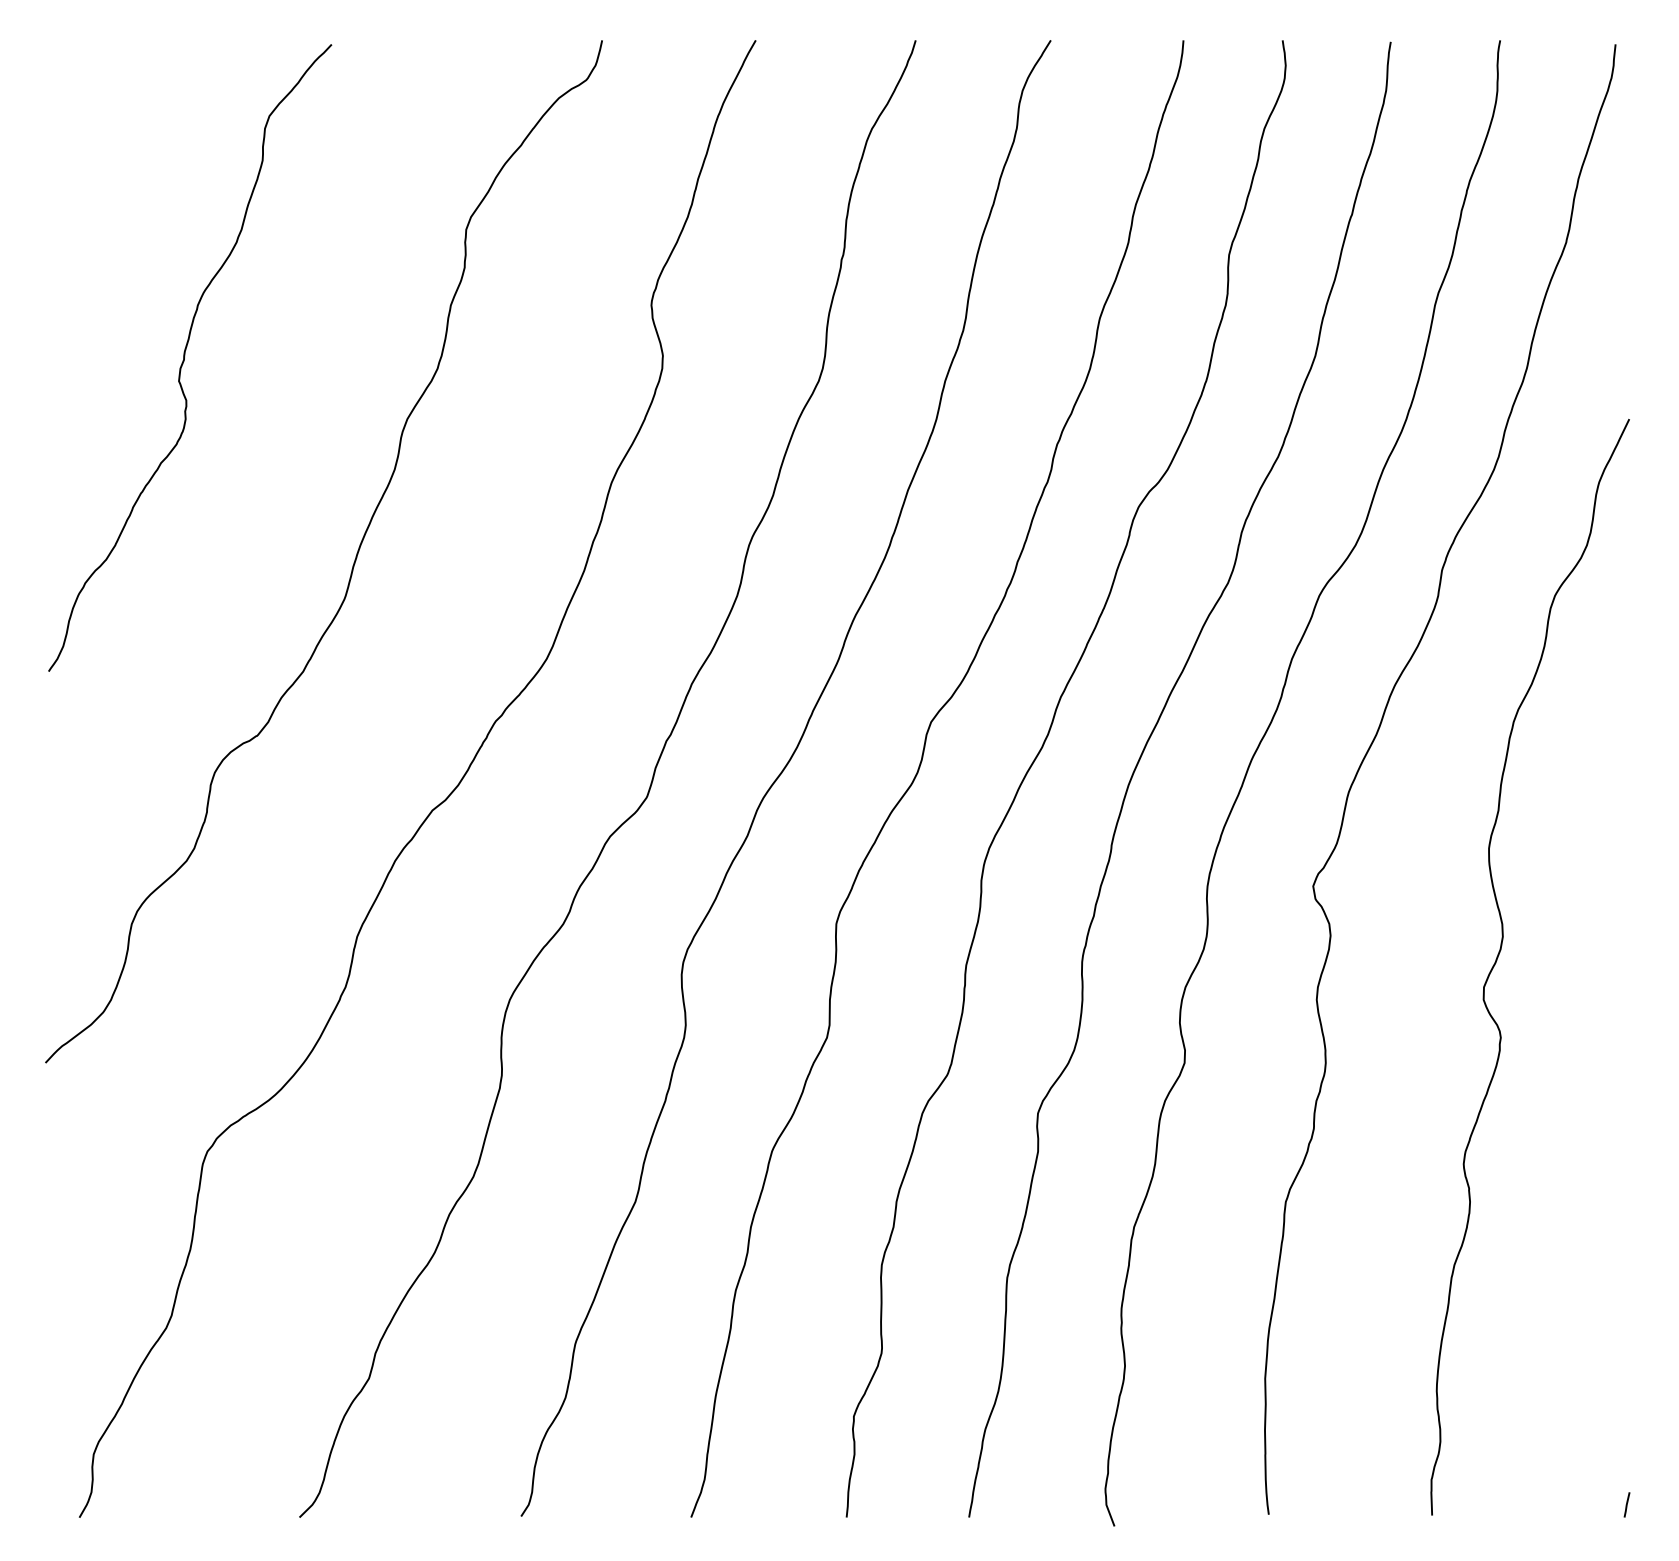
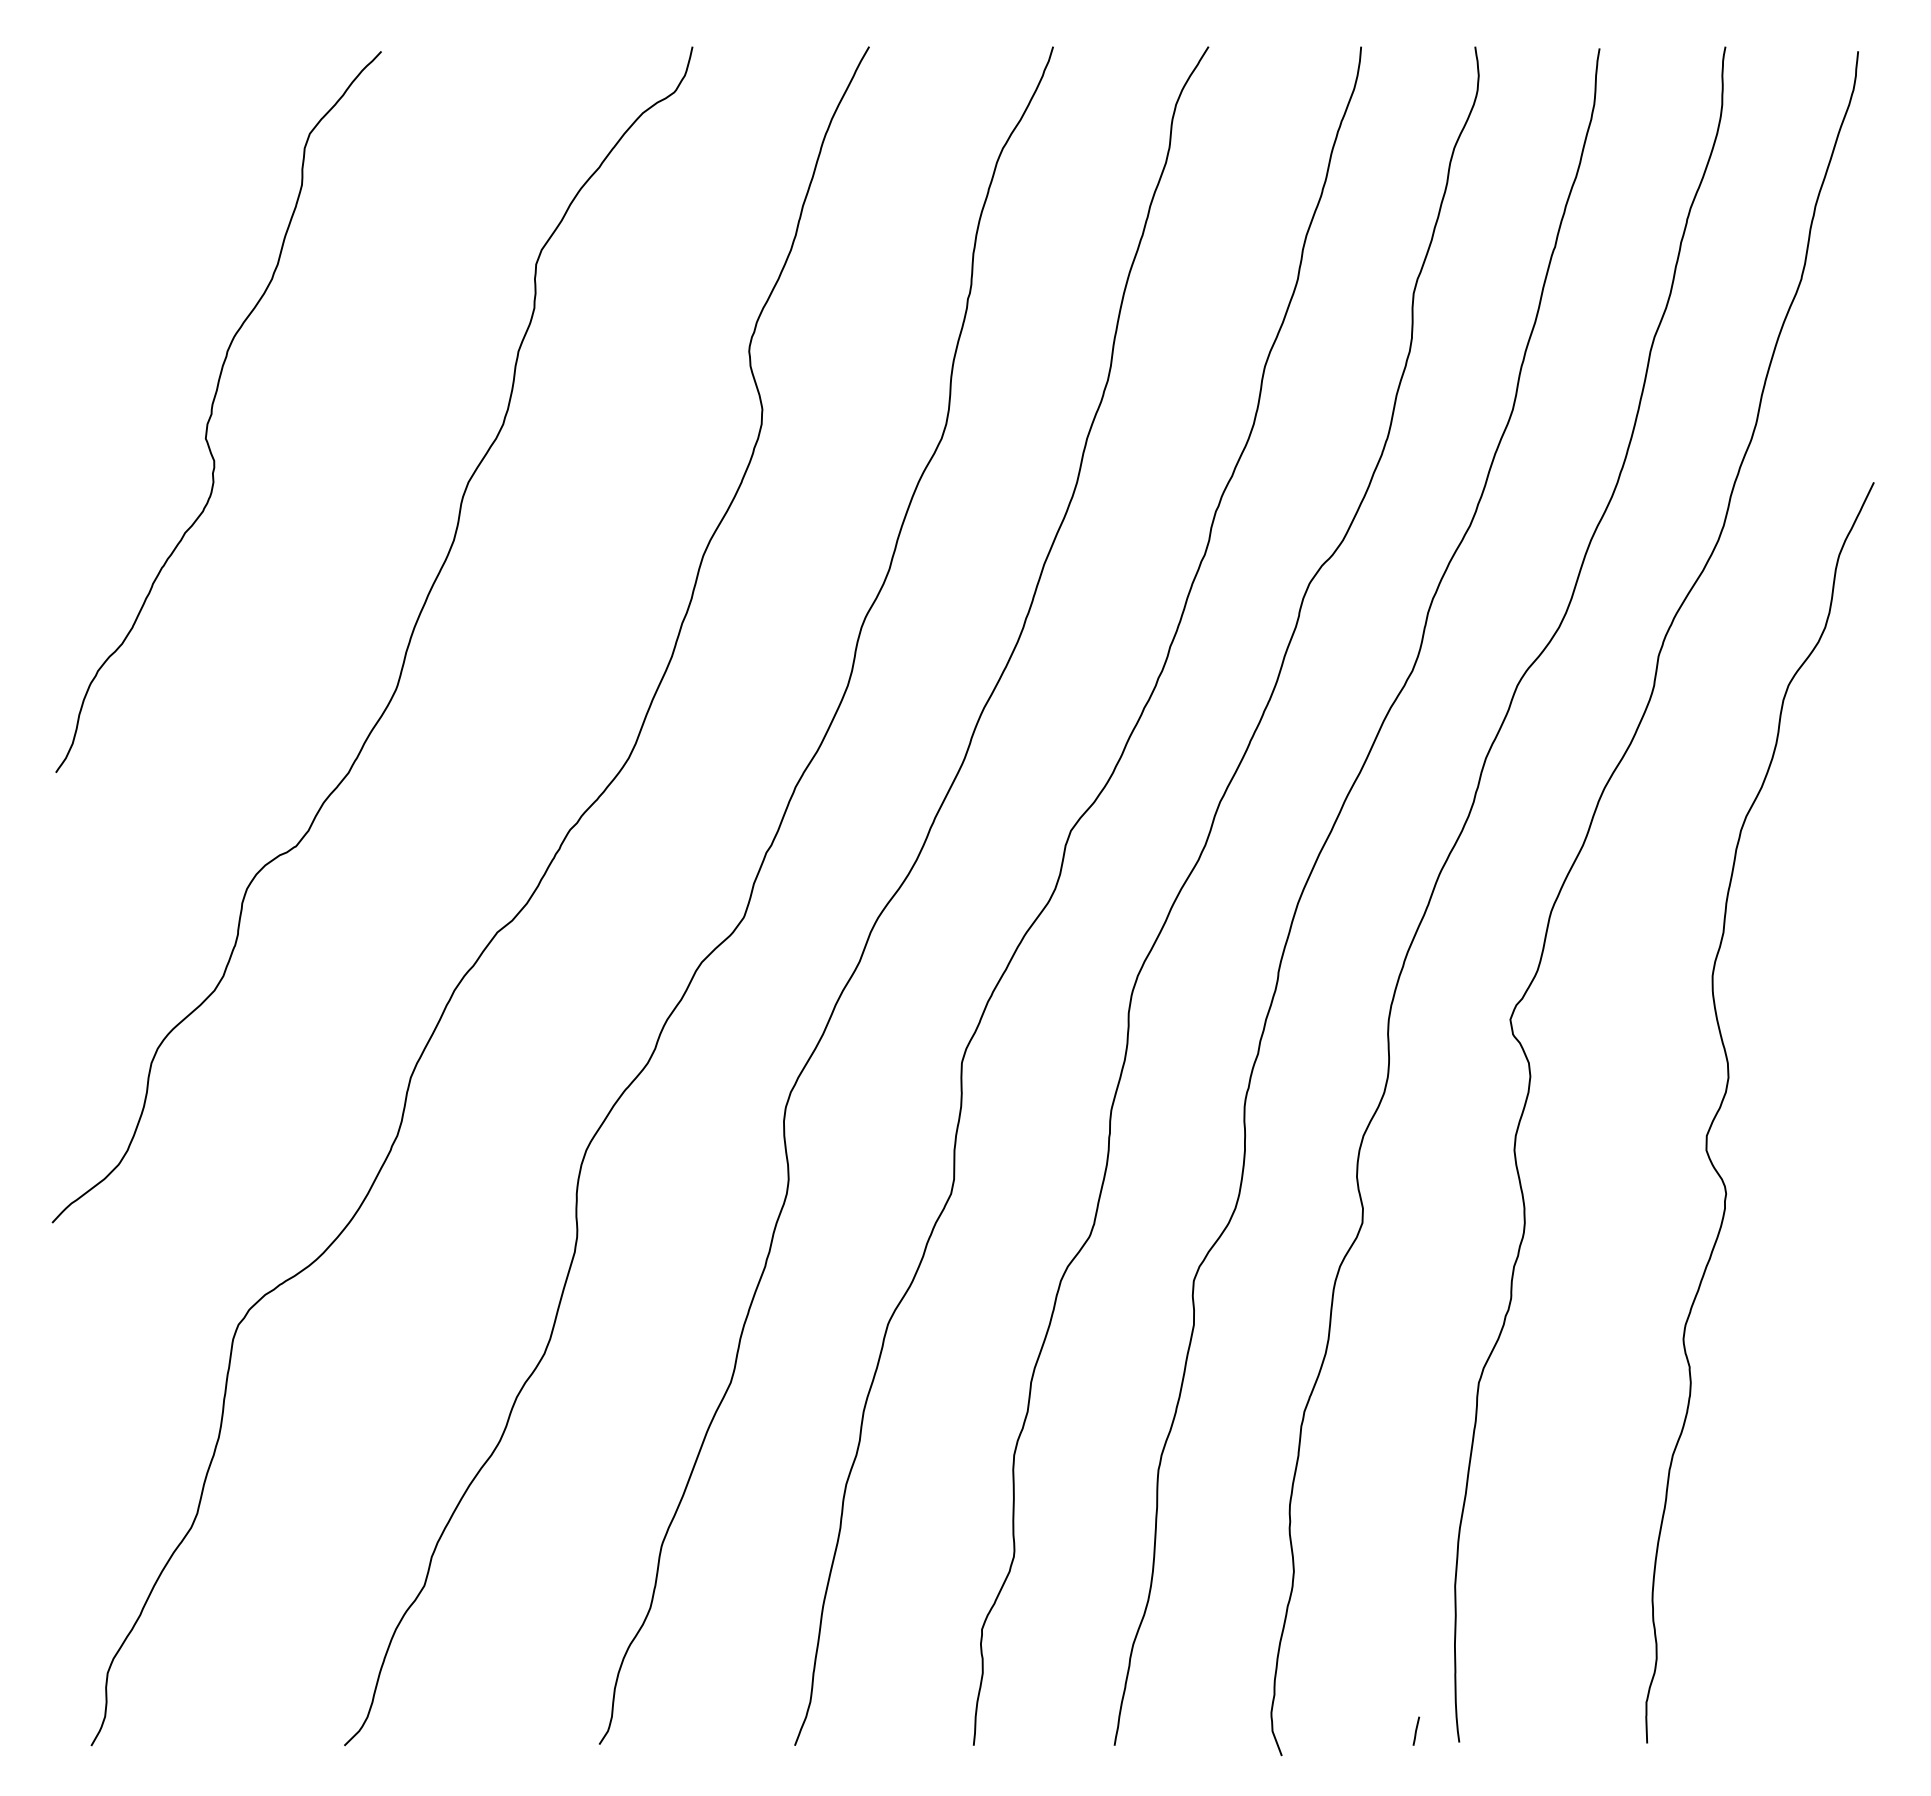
line: (1627, 1504) -> (1416, 1730), moved

